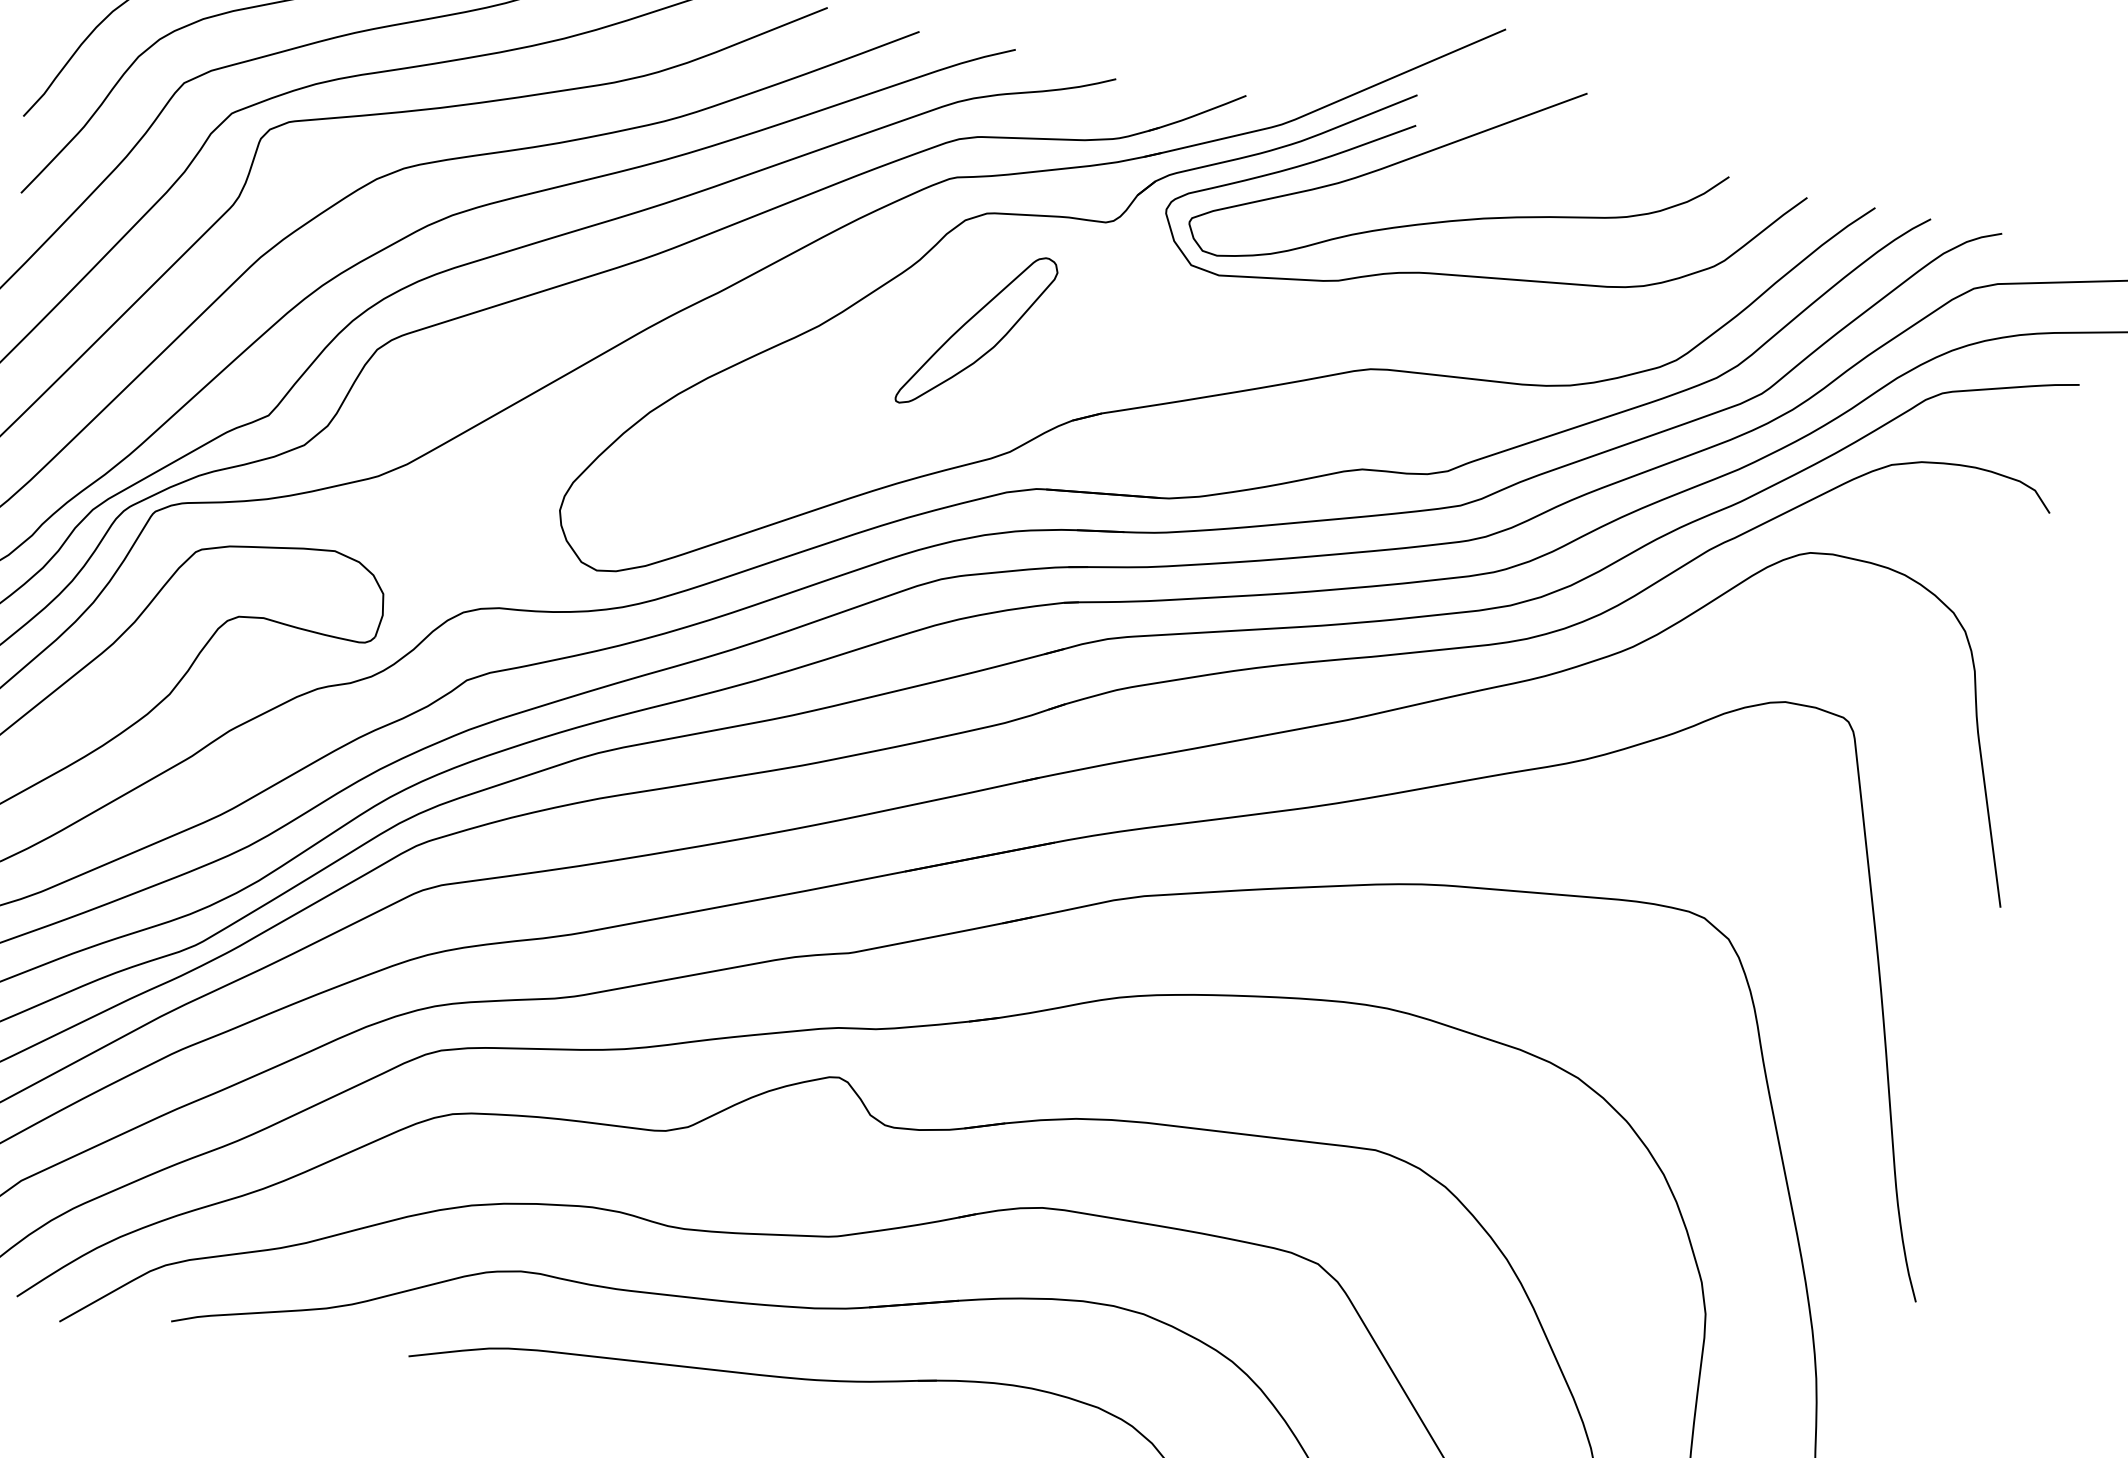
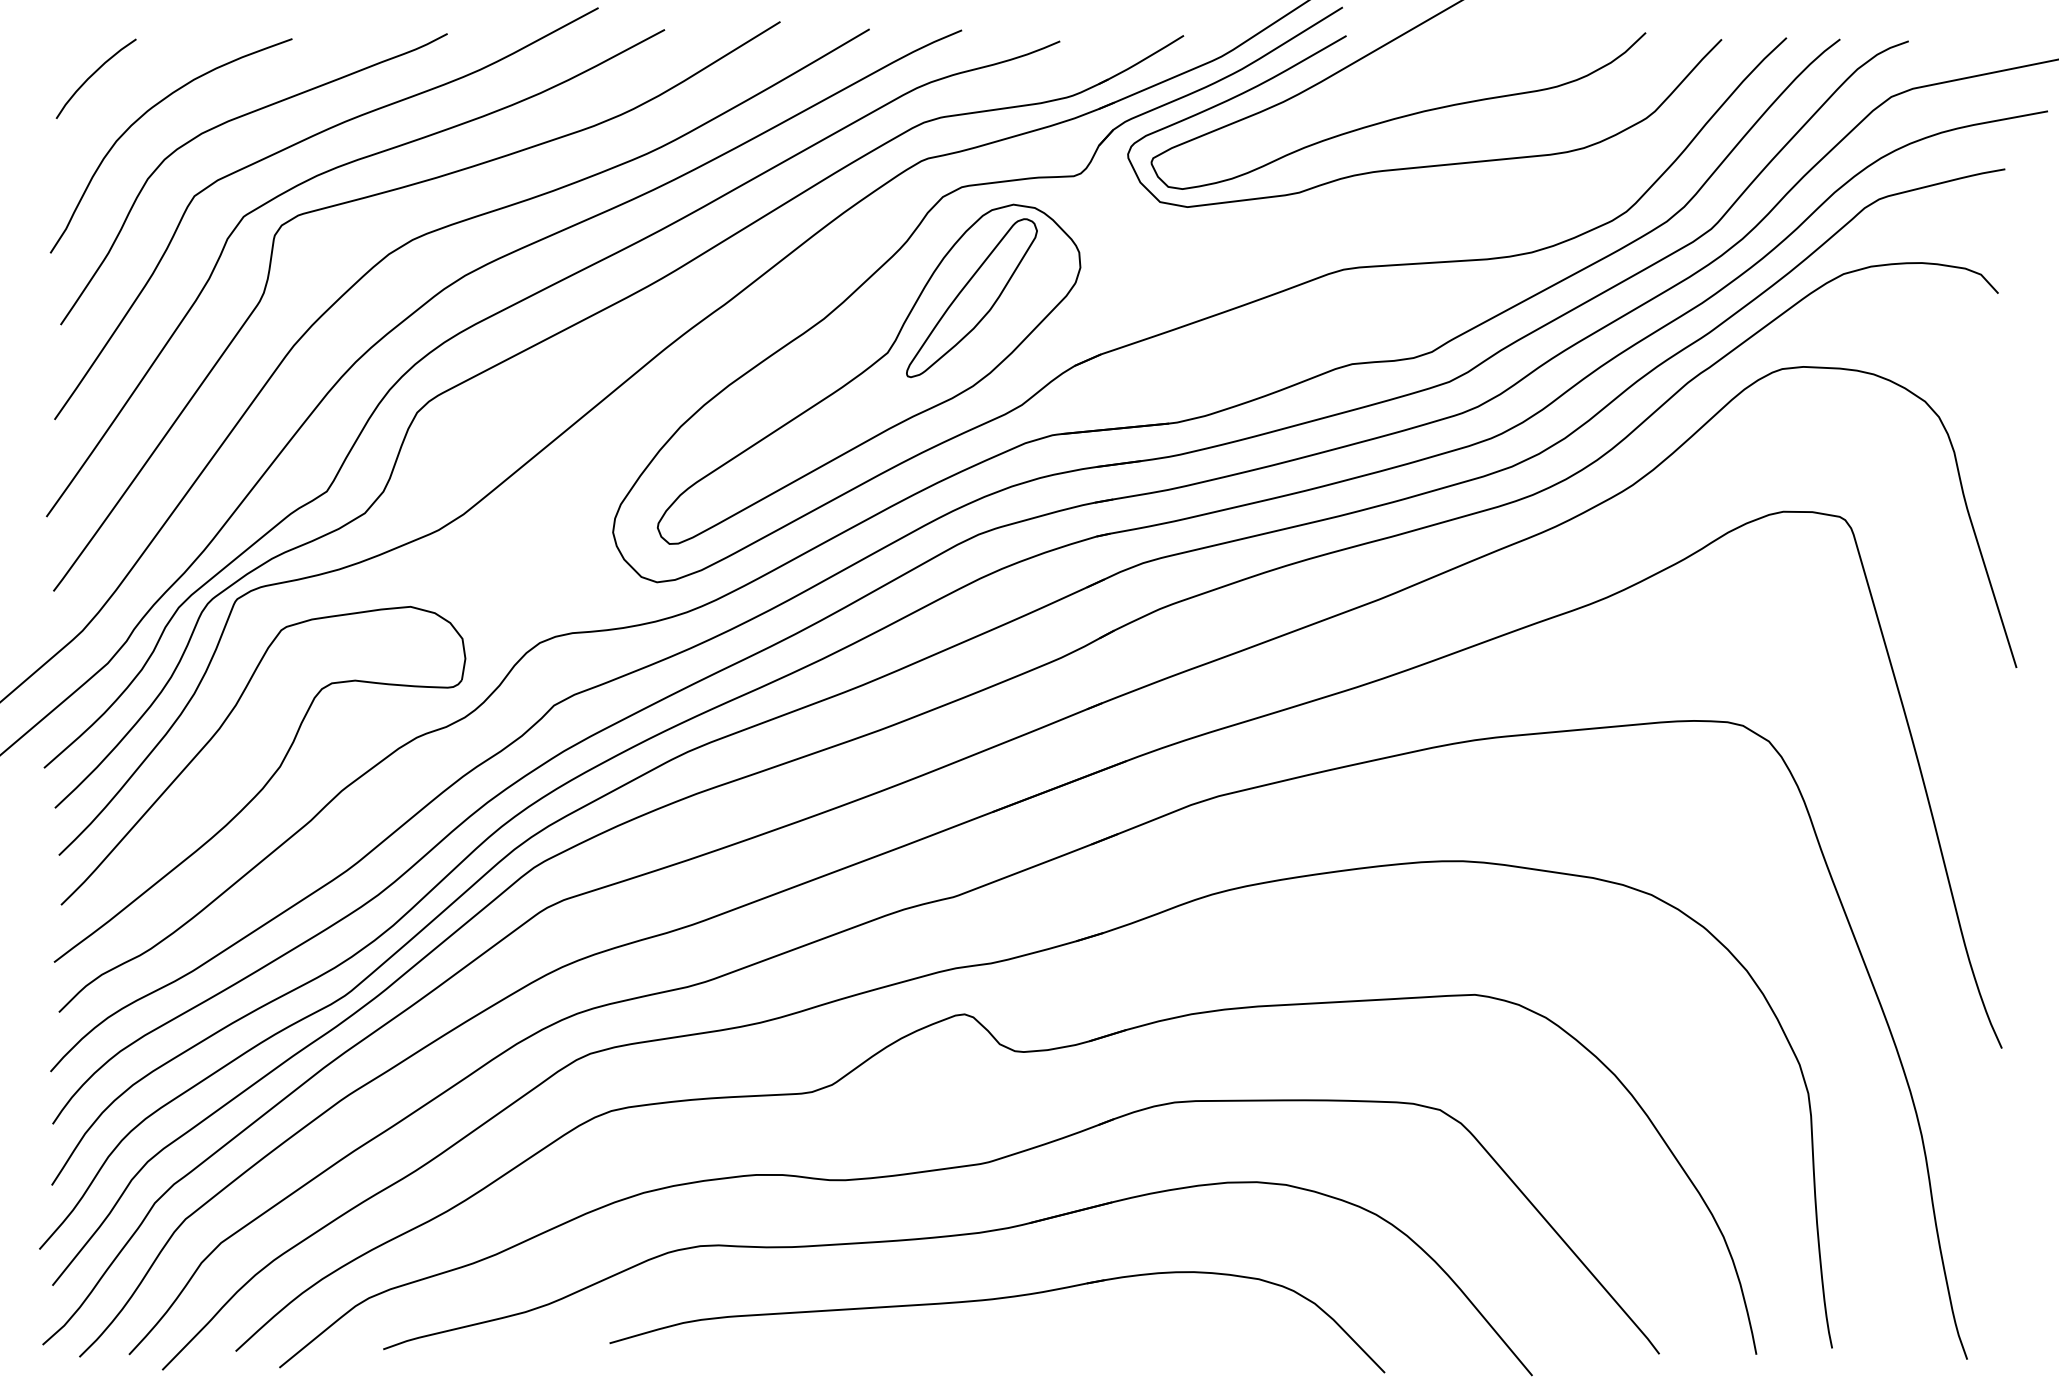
part: (855, 391) -> (868, 373), added

